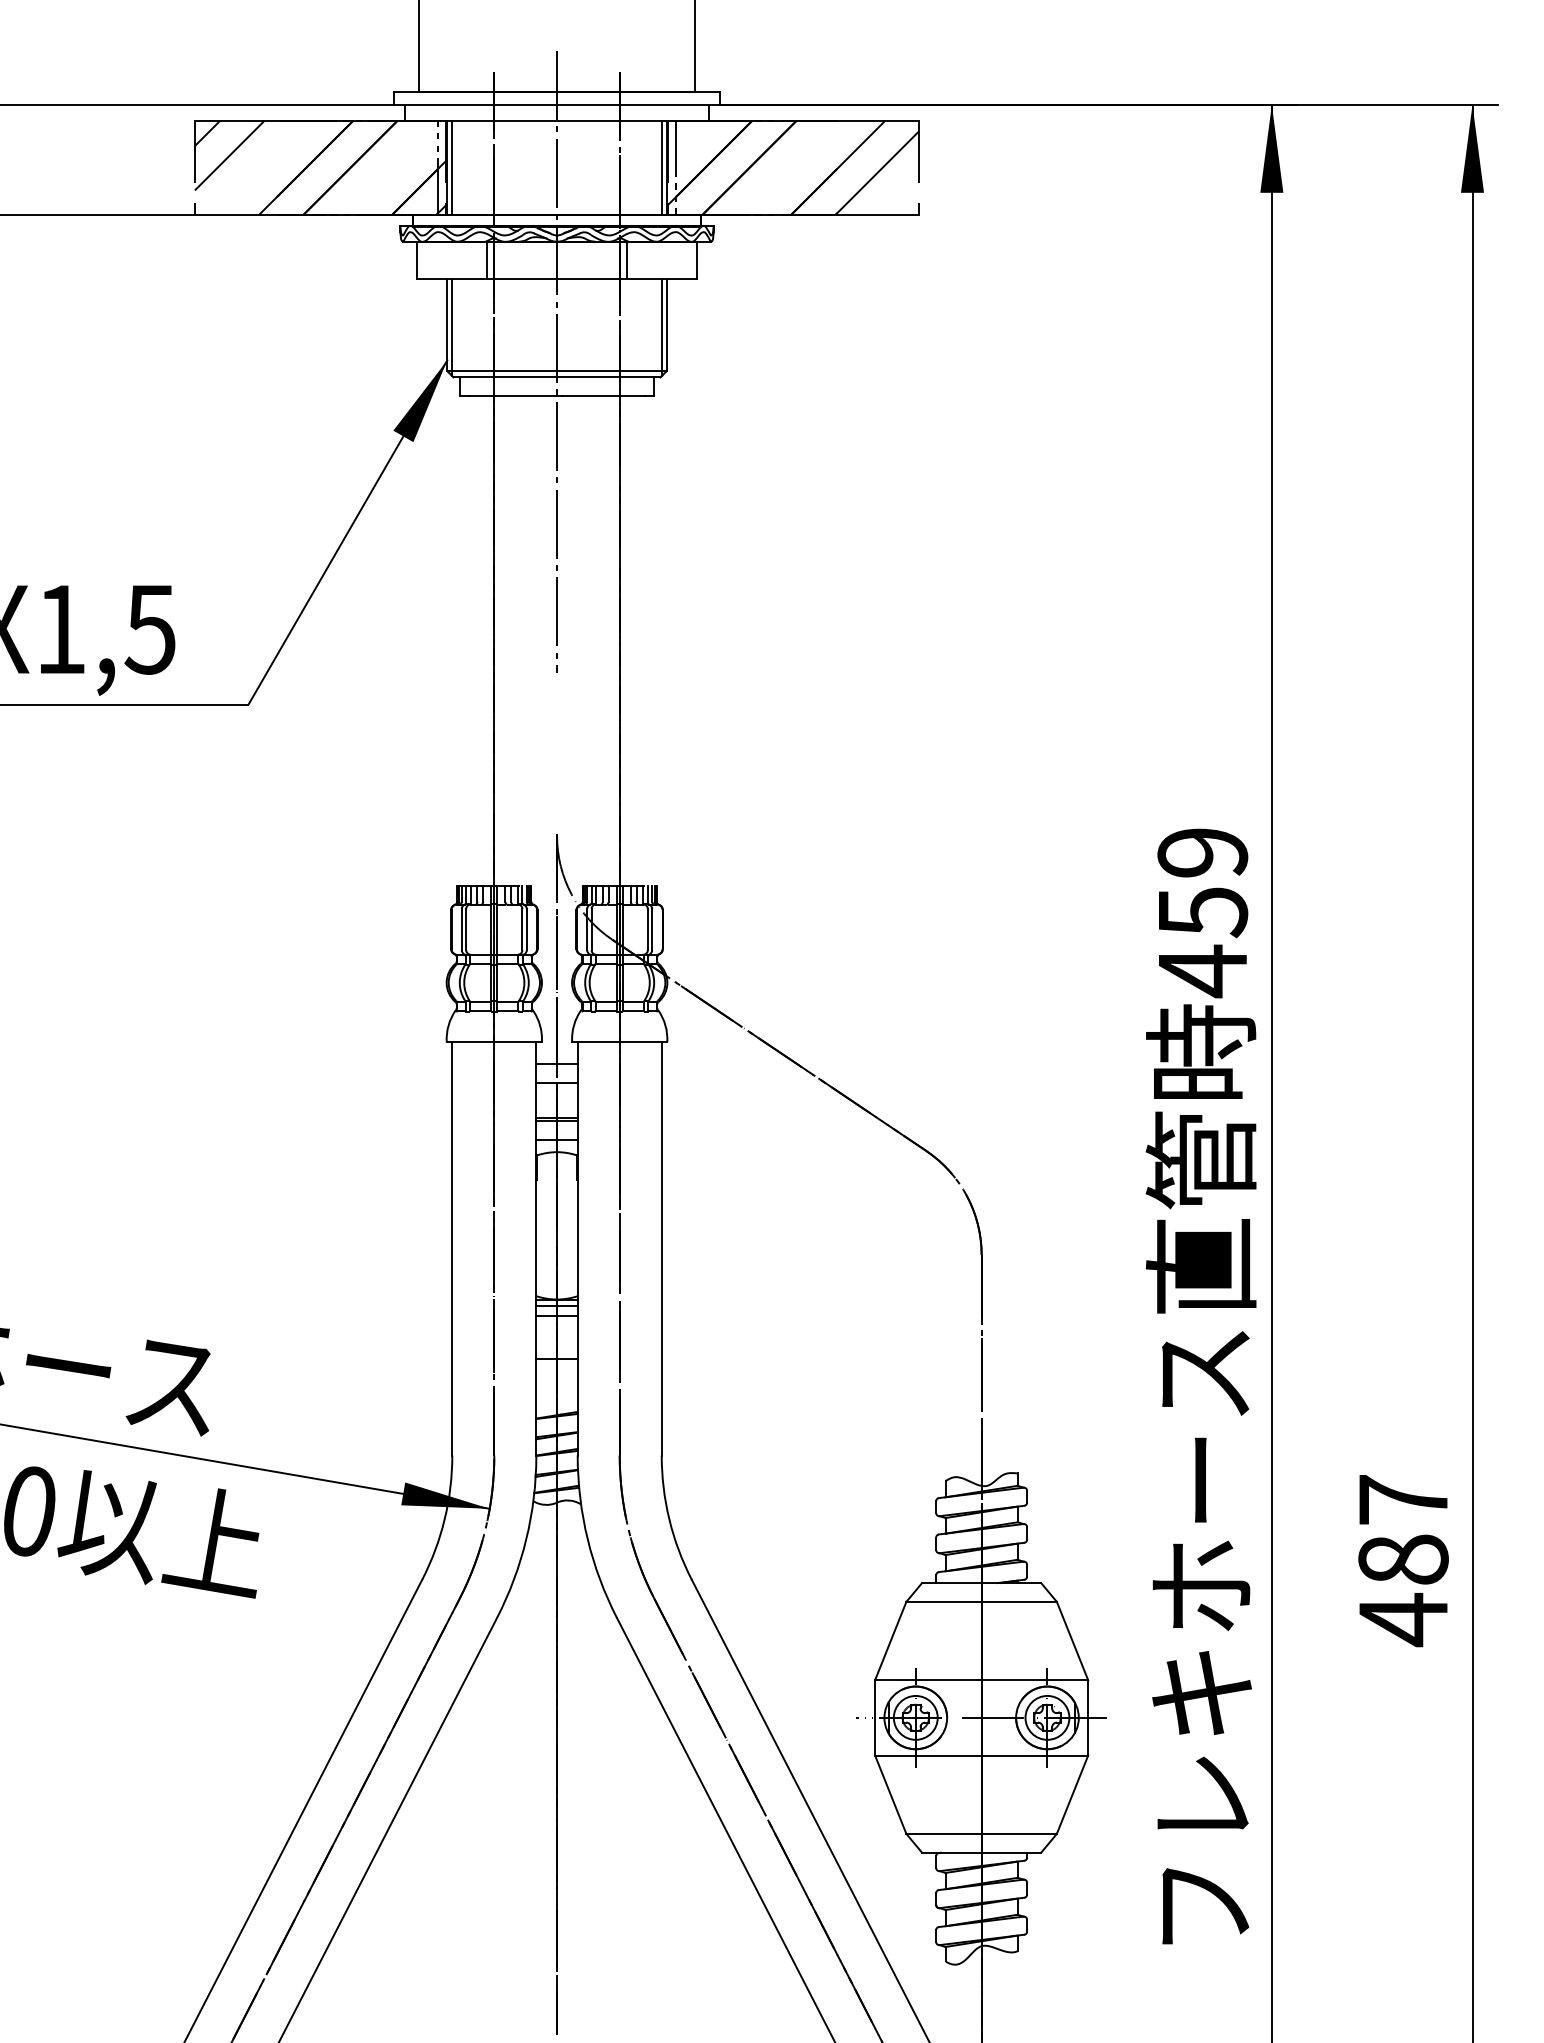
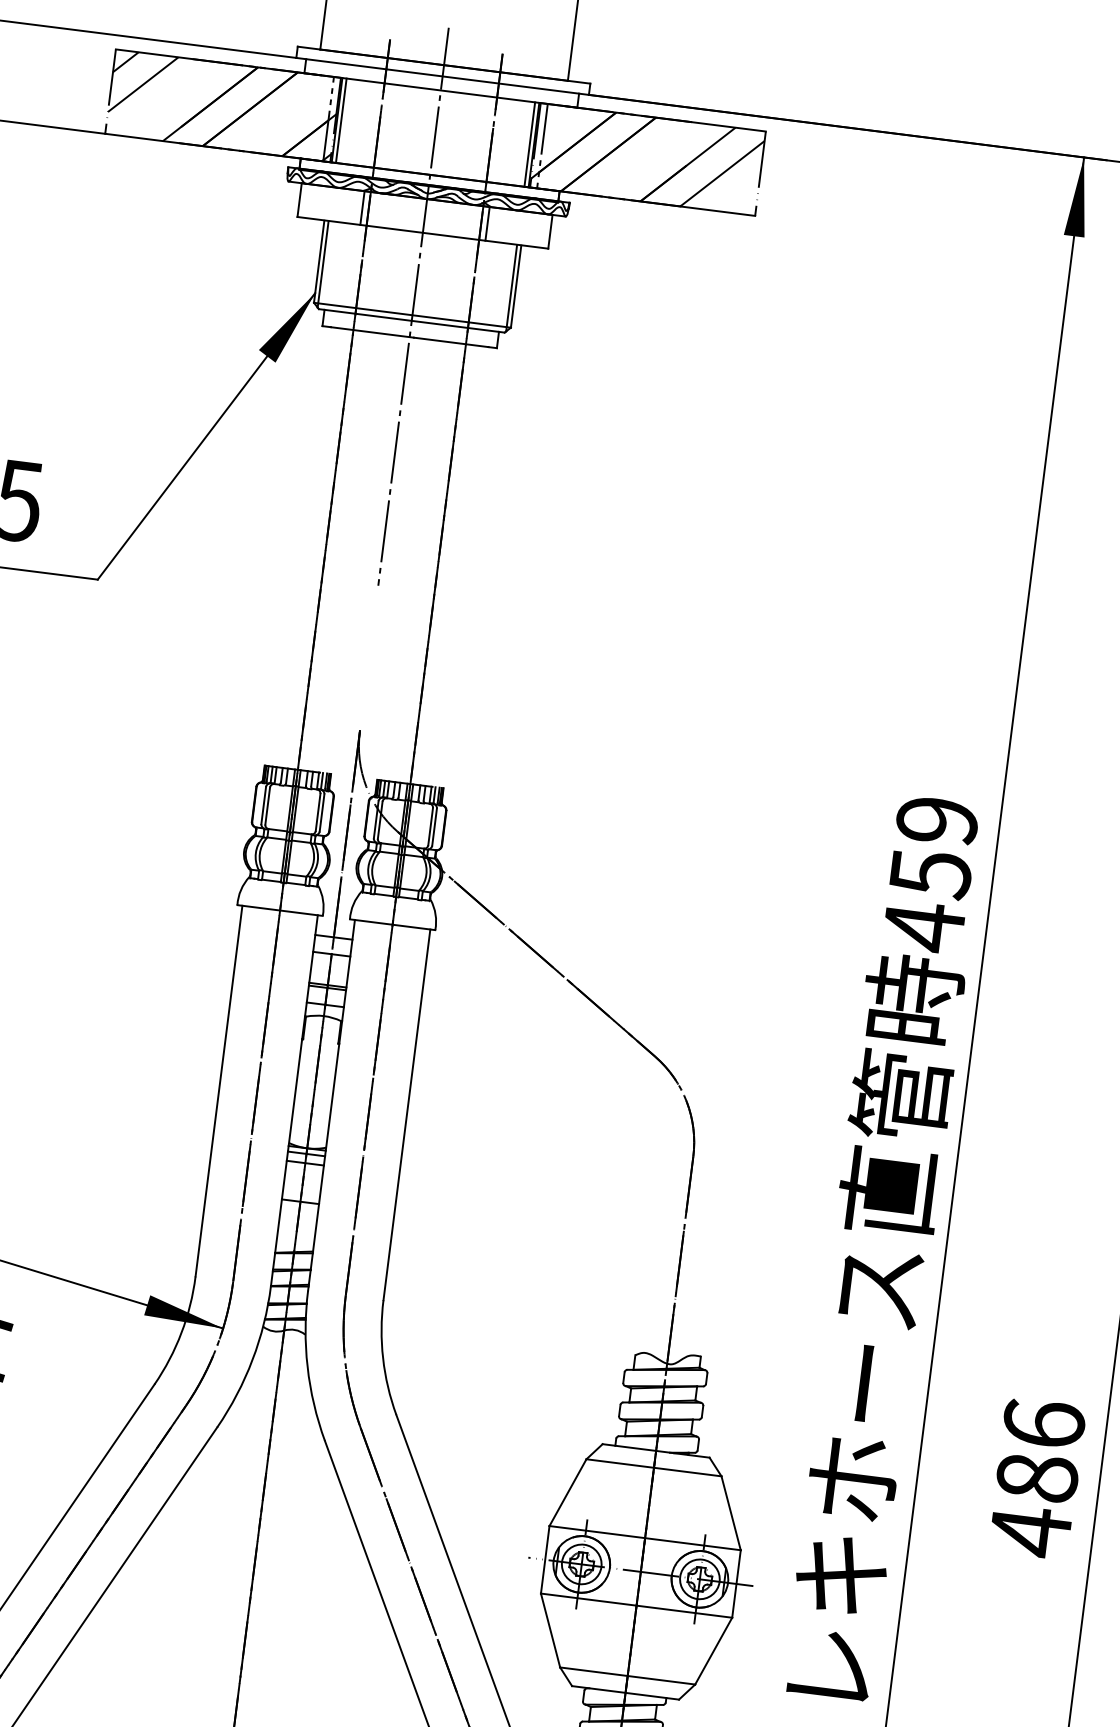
text: (1403, 1499) -> (1044, 1423), 487 -> 486

